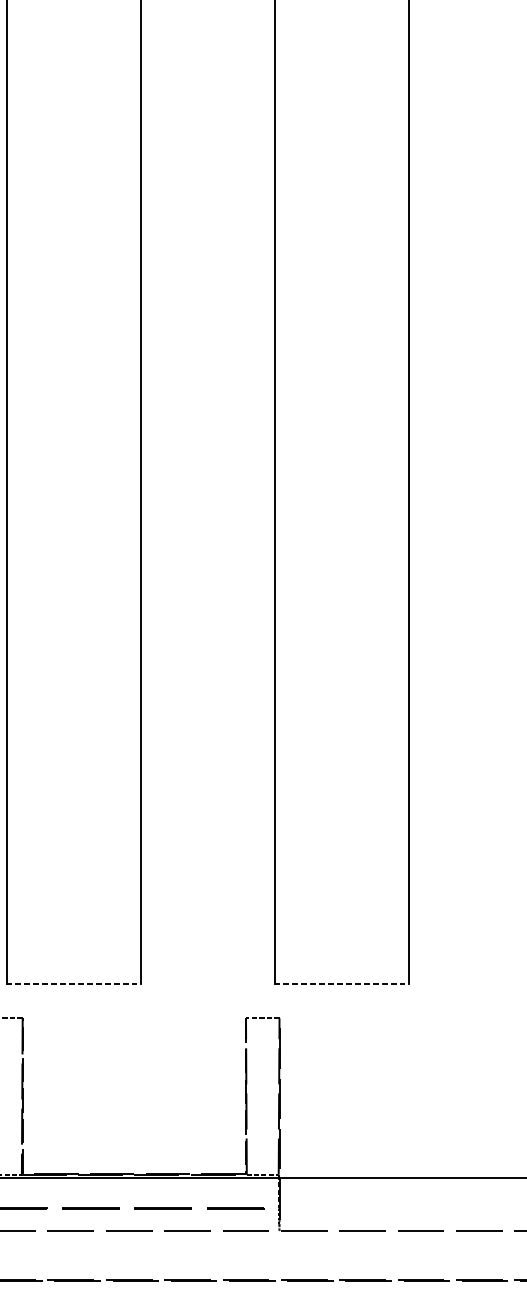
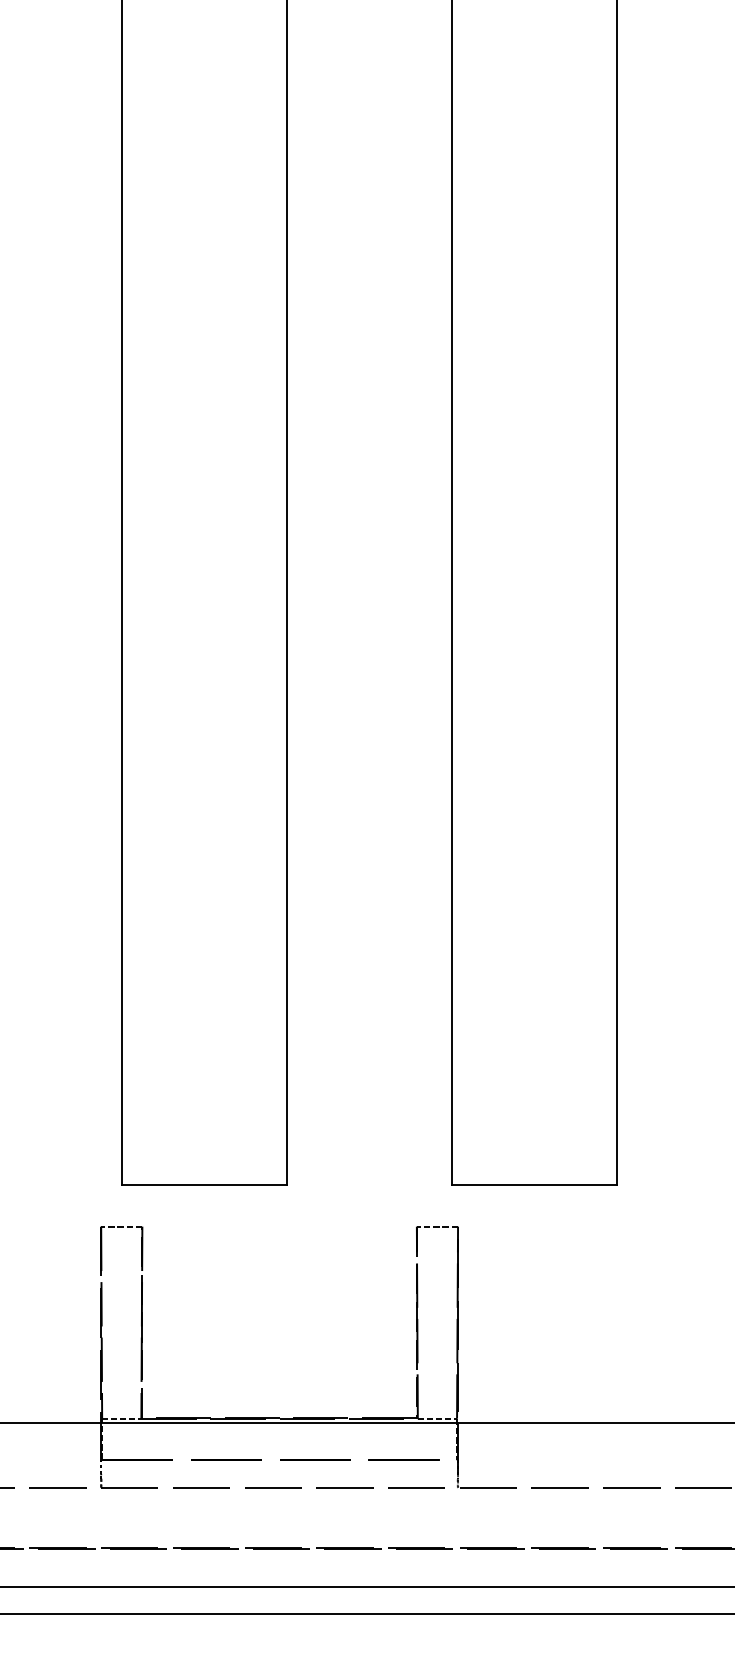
line: (74, 984) -> (205, 1184), dashed -> solid
line: (341, 984) -> (534, 1184), dashed -> solid

